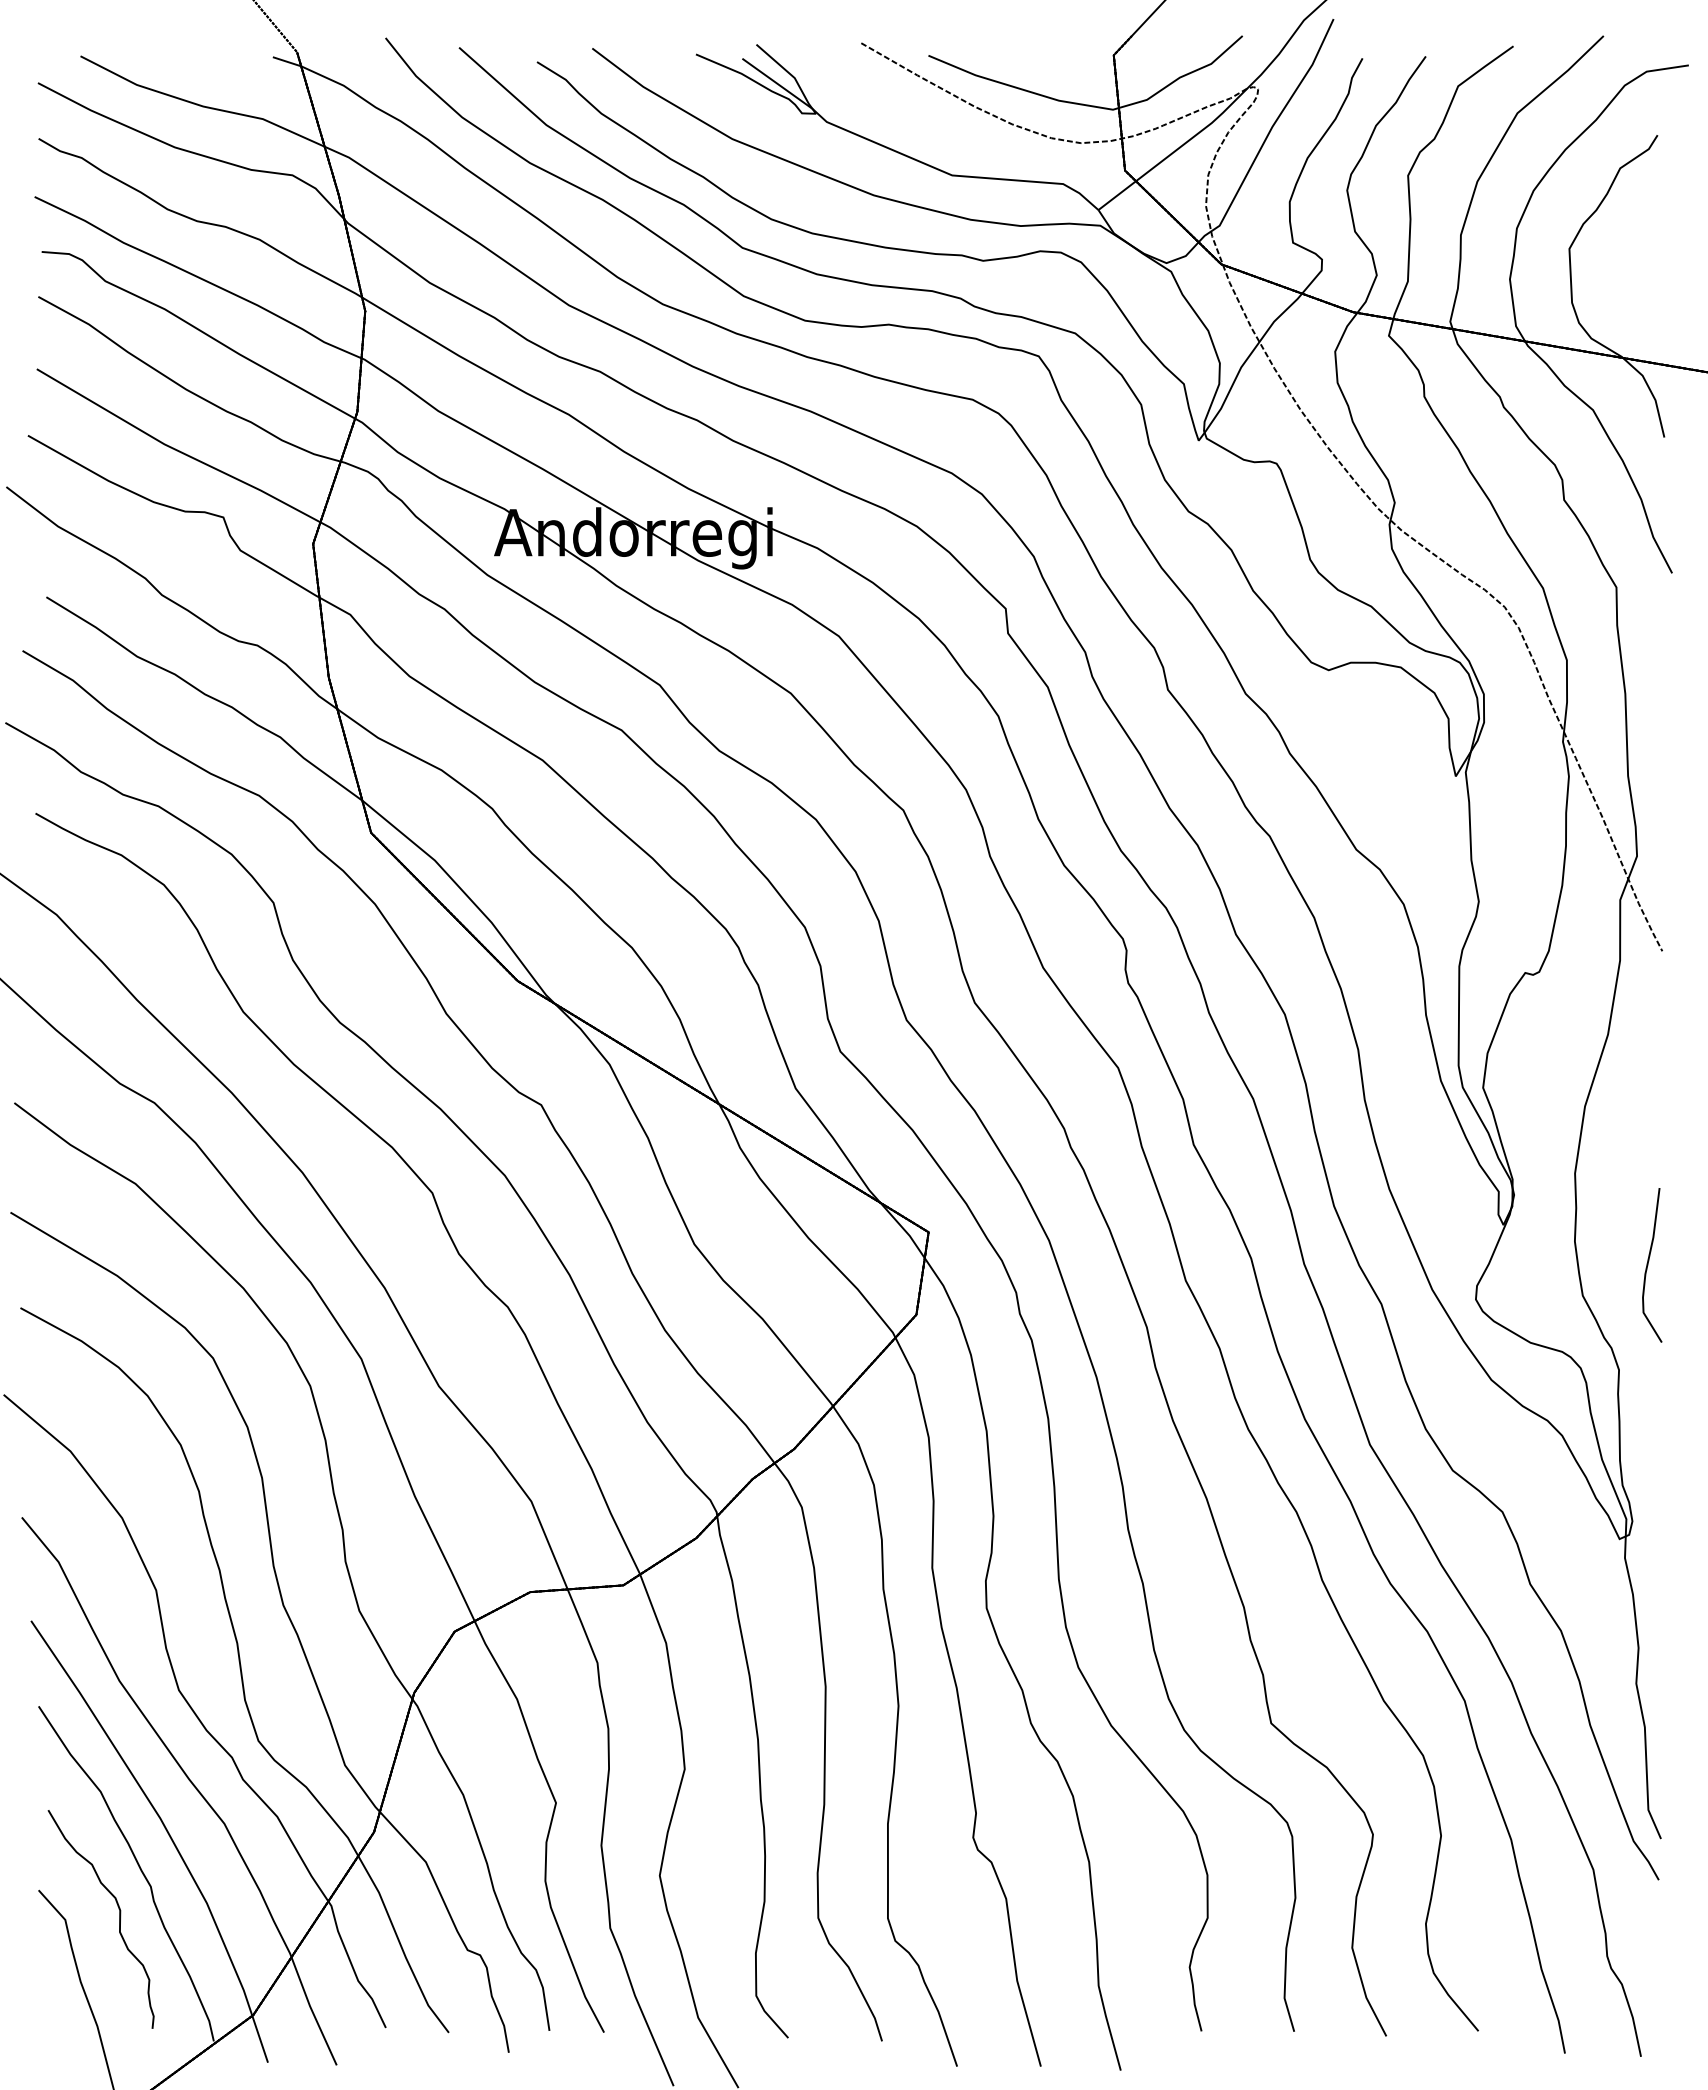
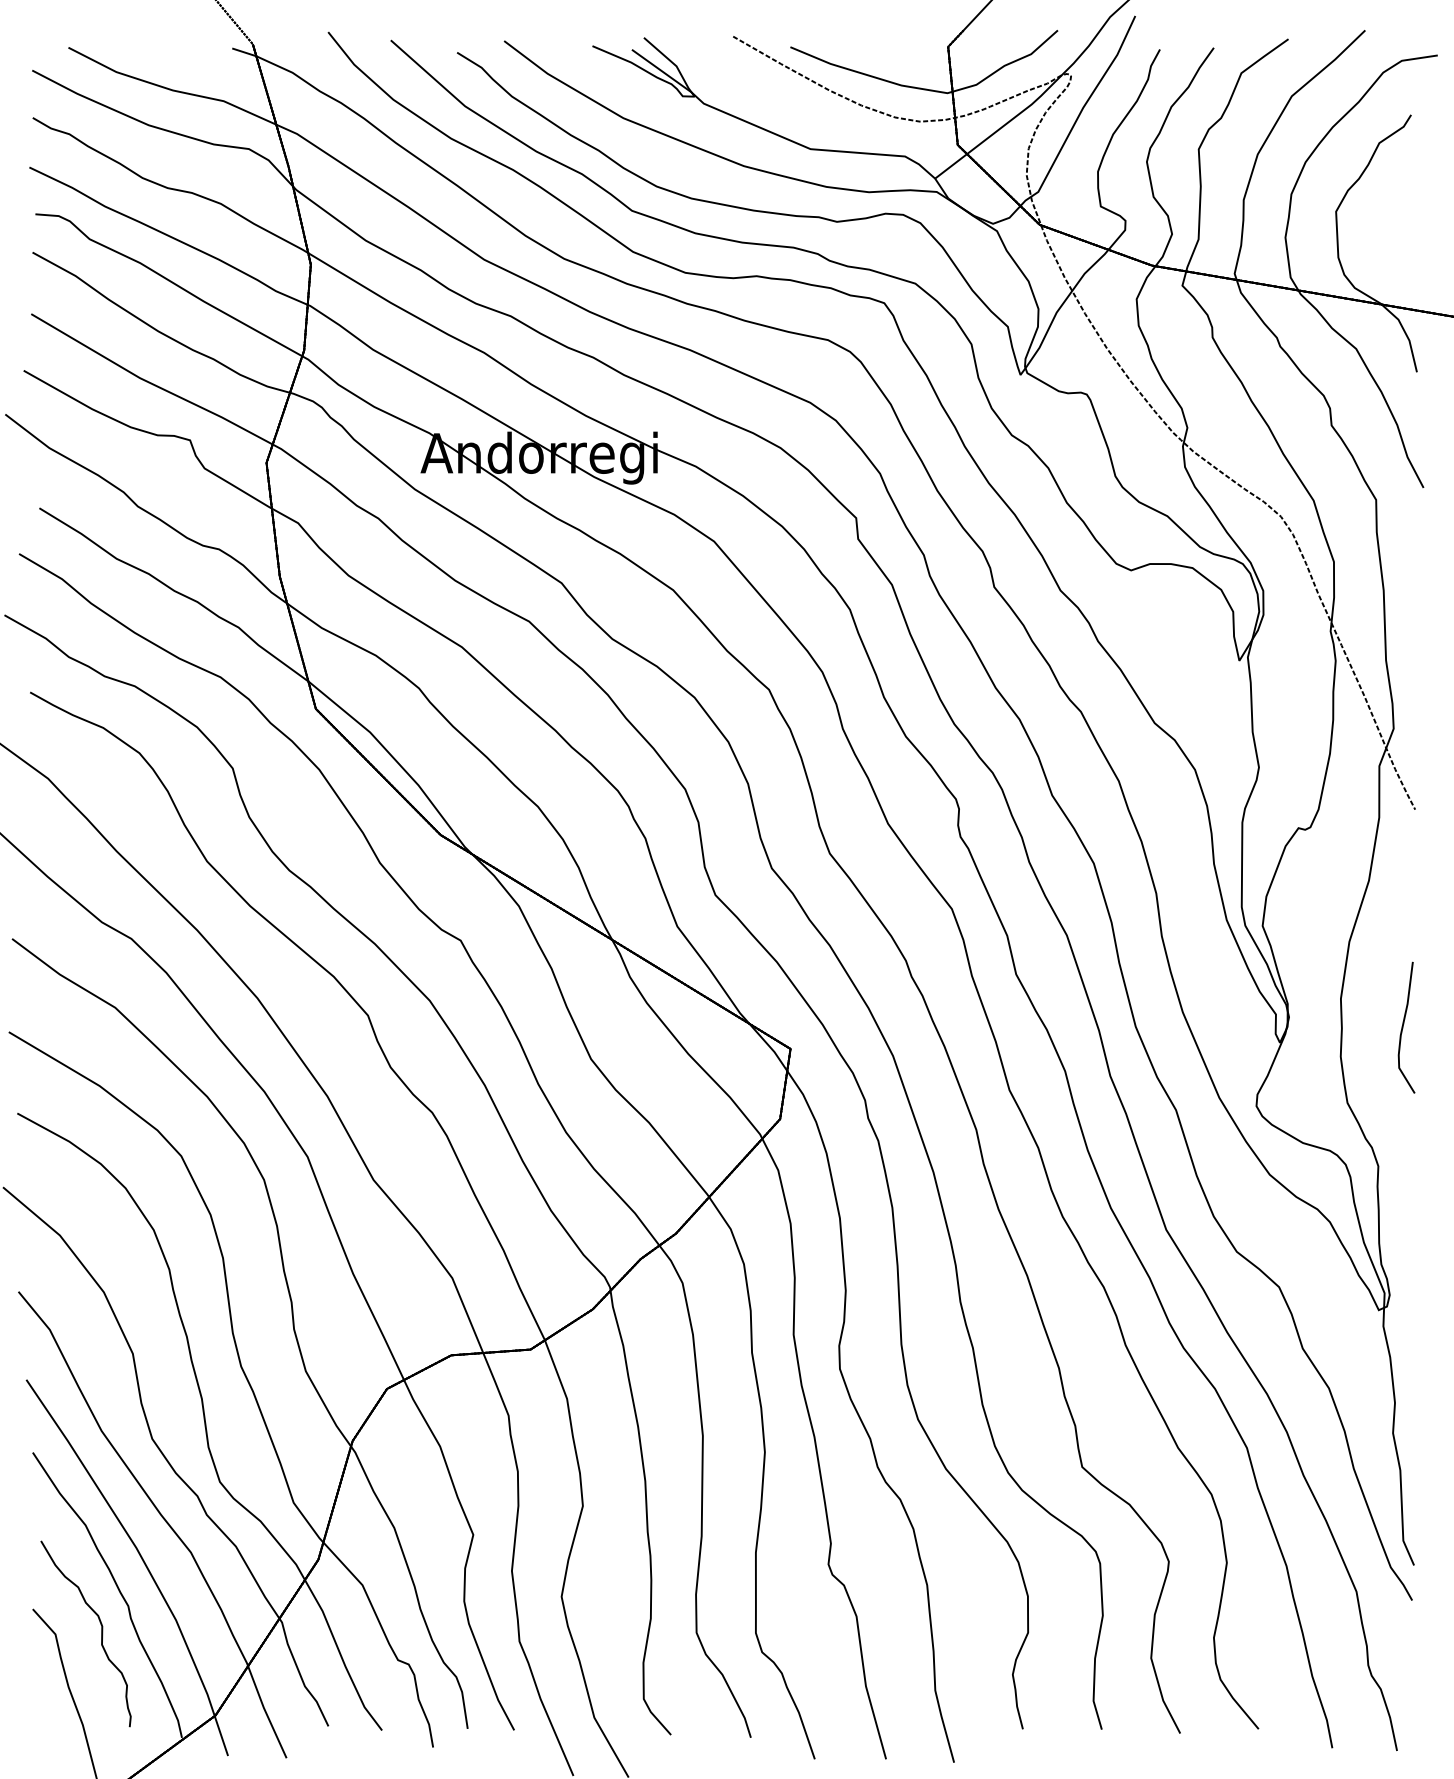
curve: (1648, 1265) -> (1403, 1027), moved

